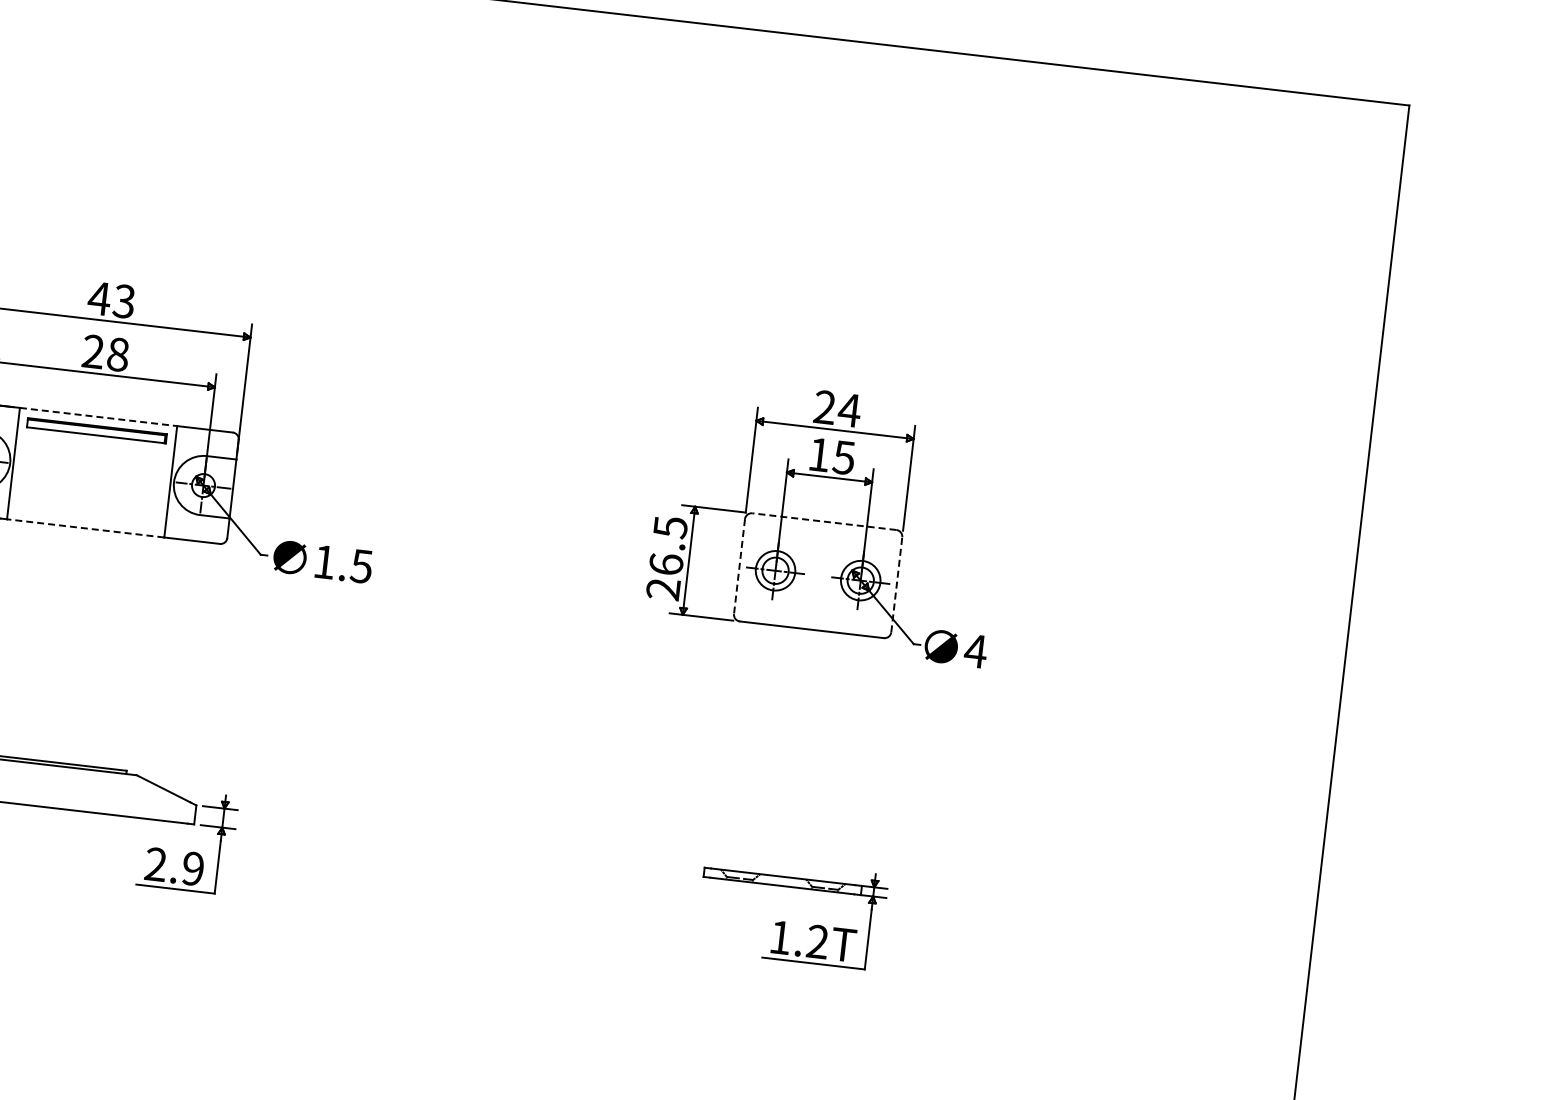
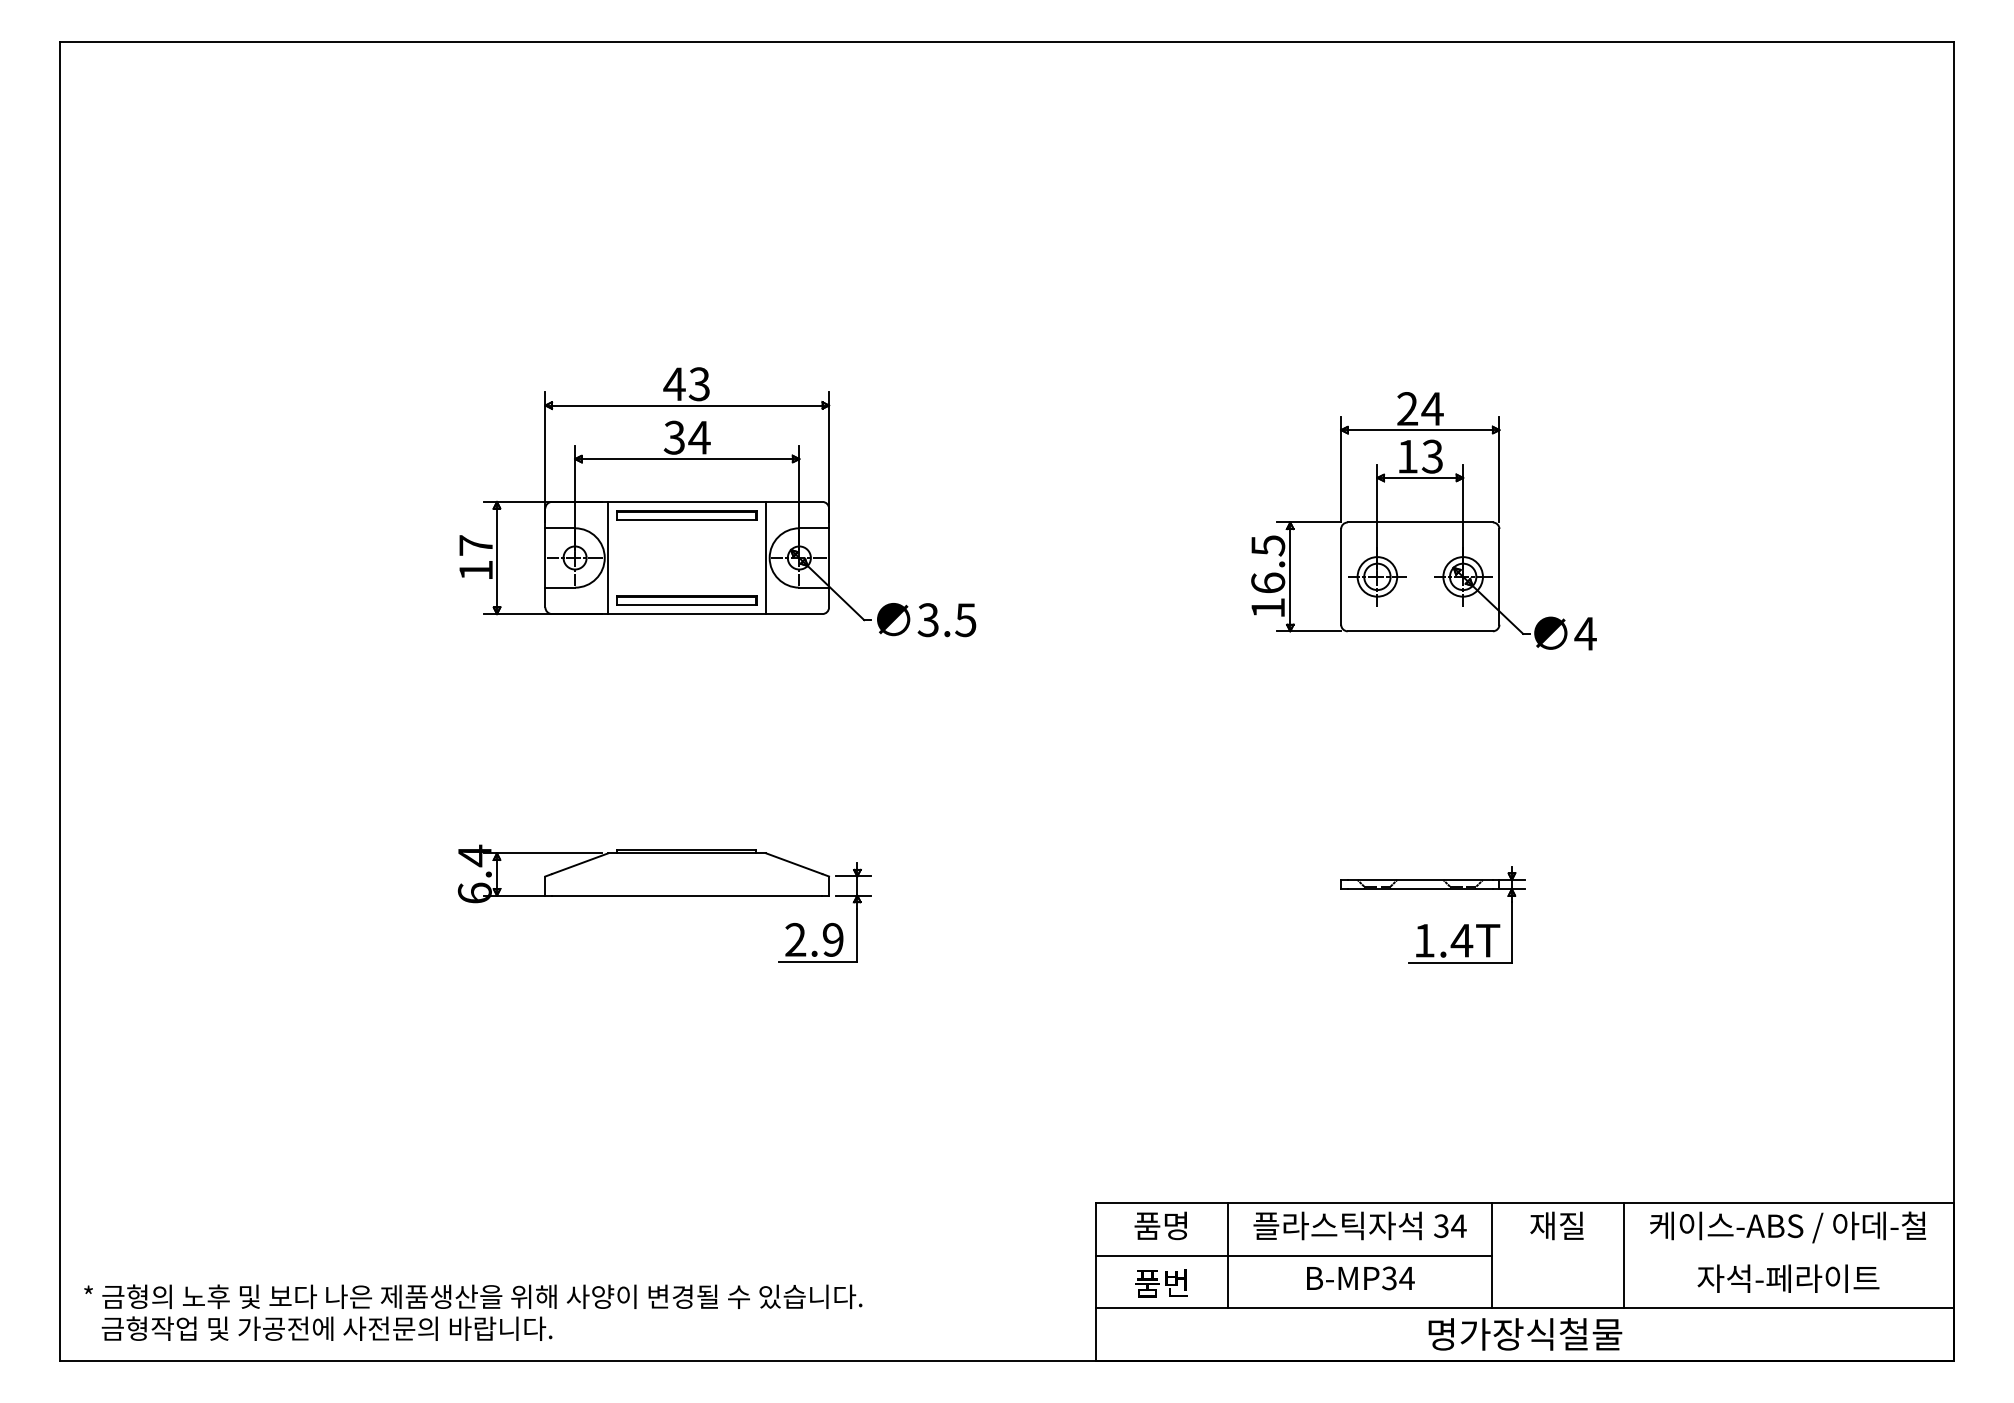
text: (105, 352) -> (686, 437), 28 -> 34
line: (98, 416) -> (687, 501), dashed -> solid
text: (844, 457) -> (1432, 456), 15 -> 13
part: (86, 514) -> (686, 600), added
line: (824, 521) -> (1420, 522), dashed -> solid
line: (84, 528) -> (686, 614), dashed -> solid
text: (323, 562) -> (927, 620), 1.5 -> 3.5
line: (739, 566) -> (1341, 576), dashed -> solid
line: (896, 584) -> (1499, 576), dashed -> solid
text: (662, 588) -> (1267, 607), 26.5 -> 16.5
text: (817, 941) -> (1461, 940), 1.2T -> 1.4T

